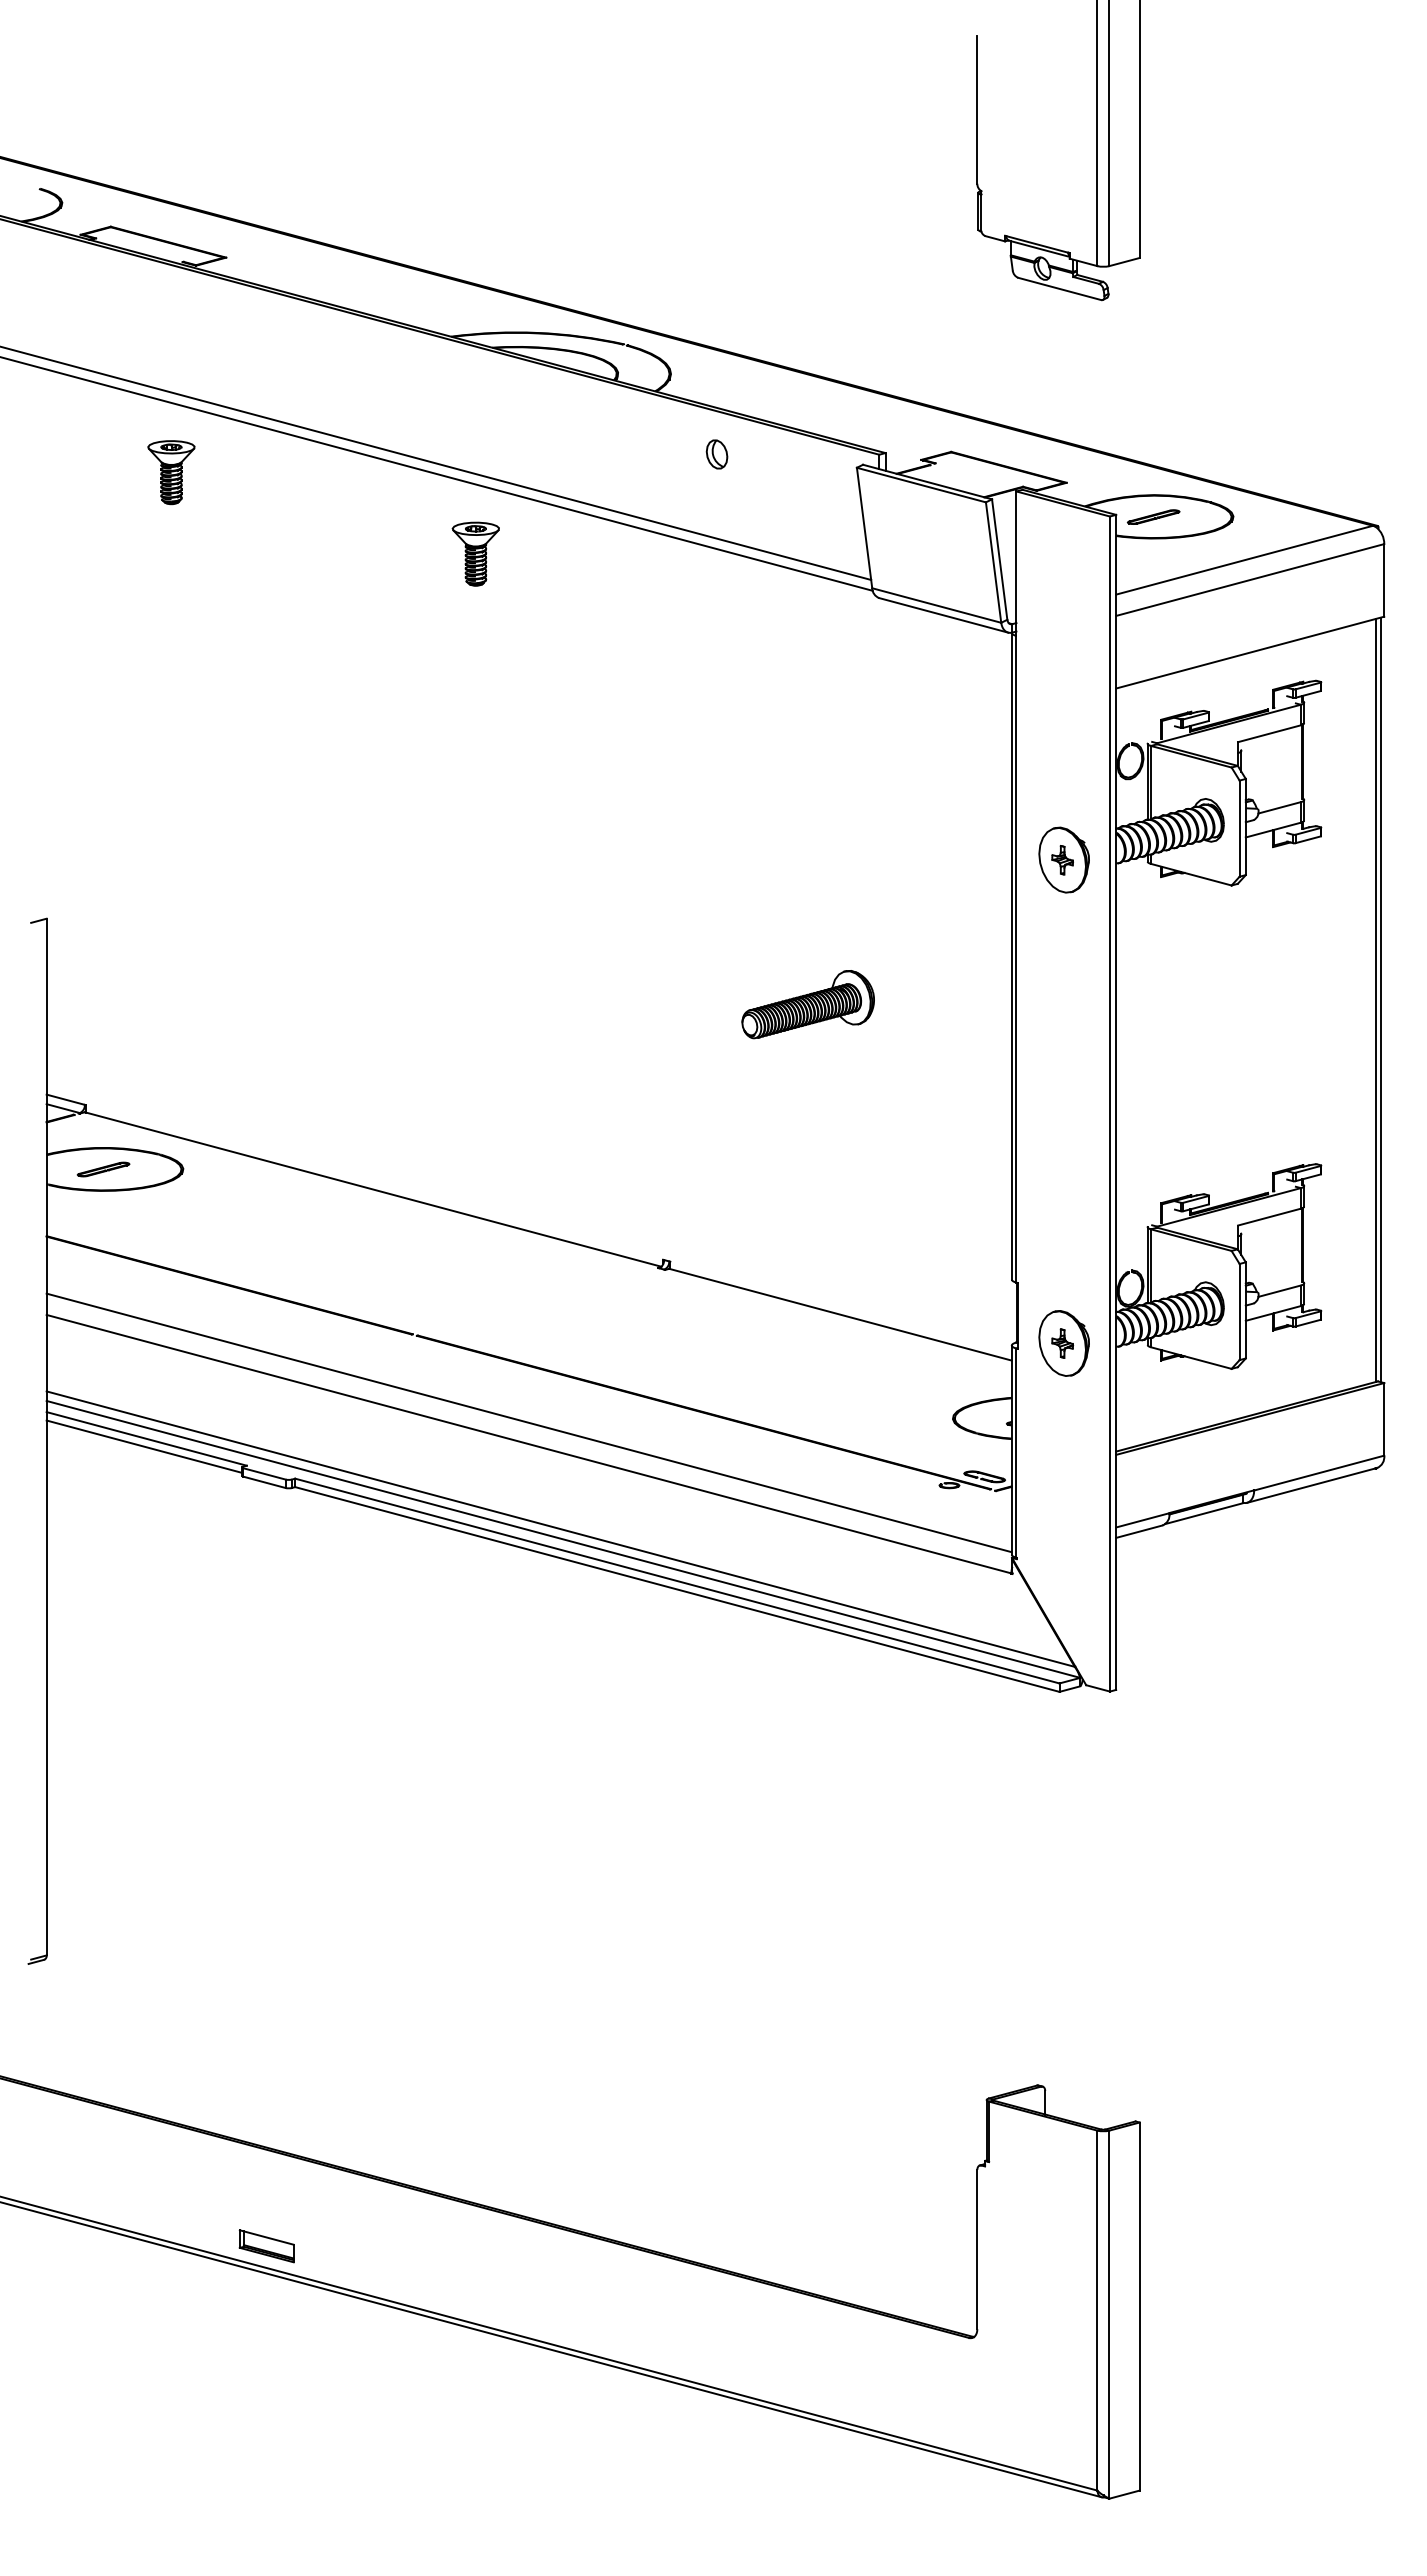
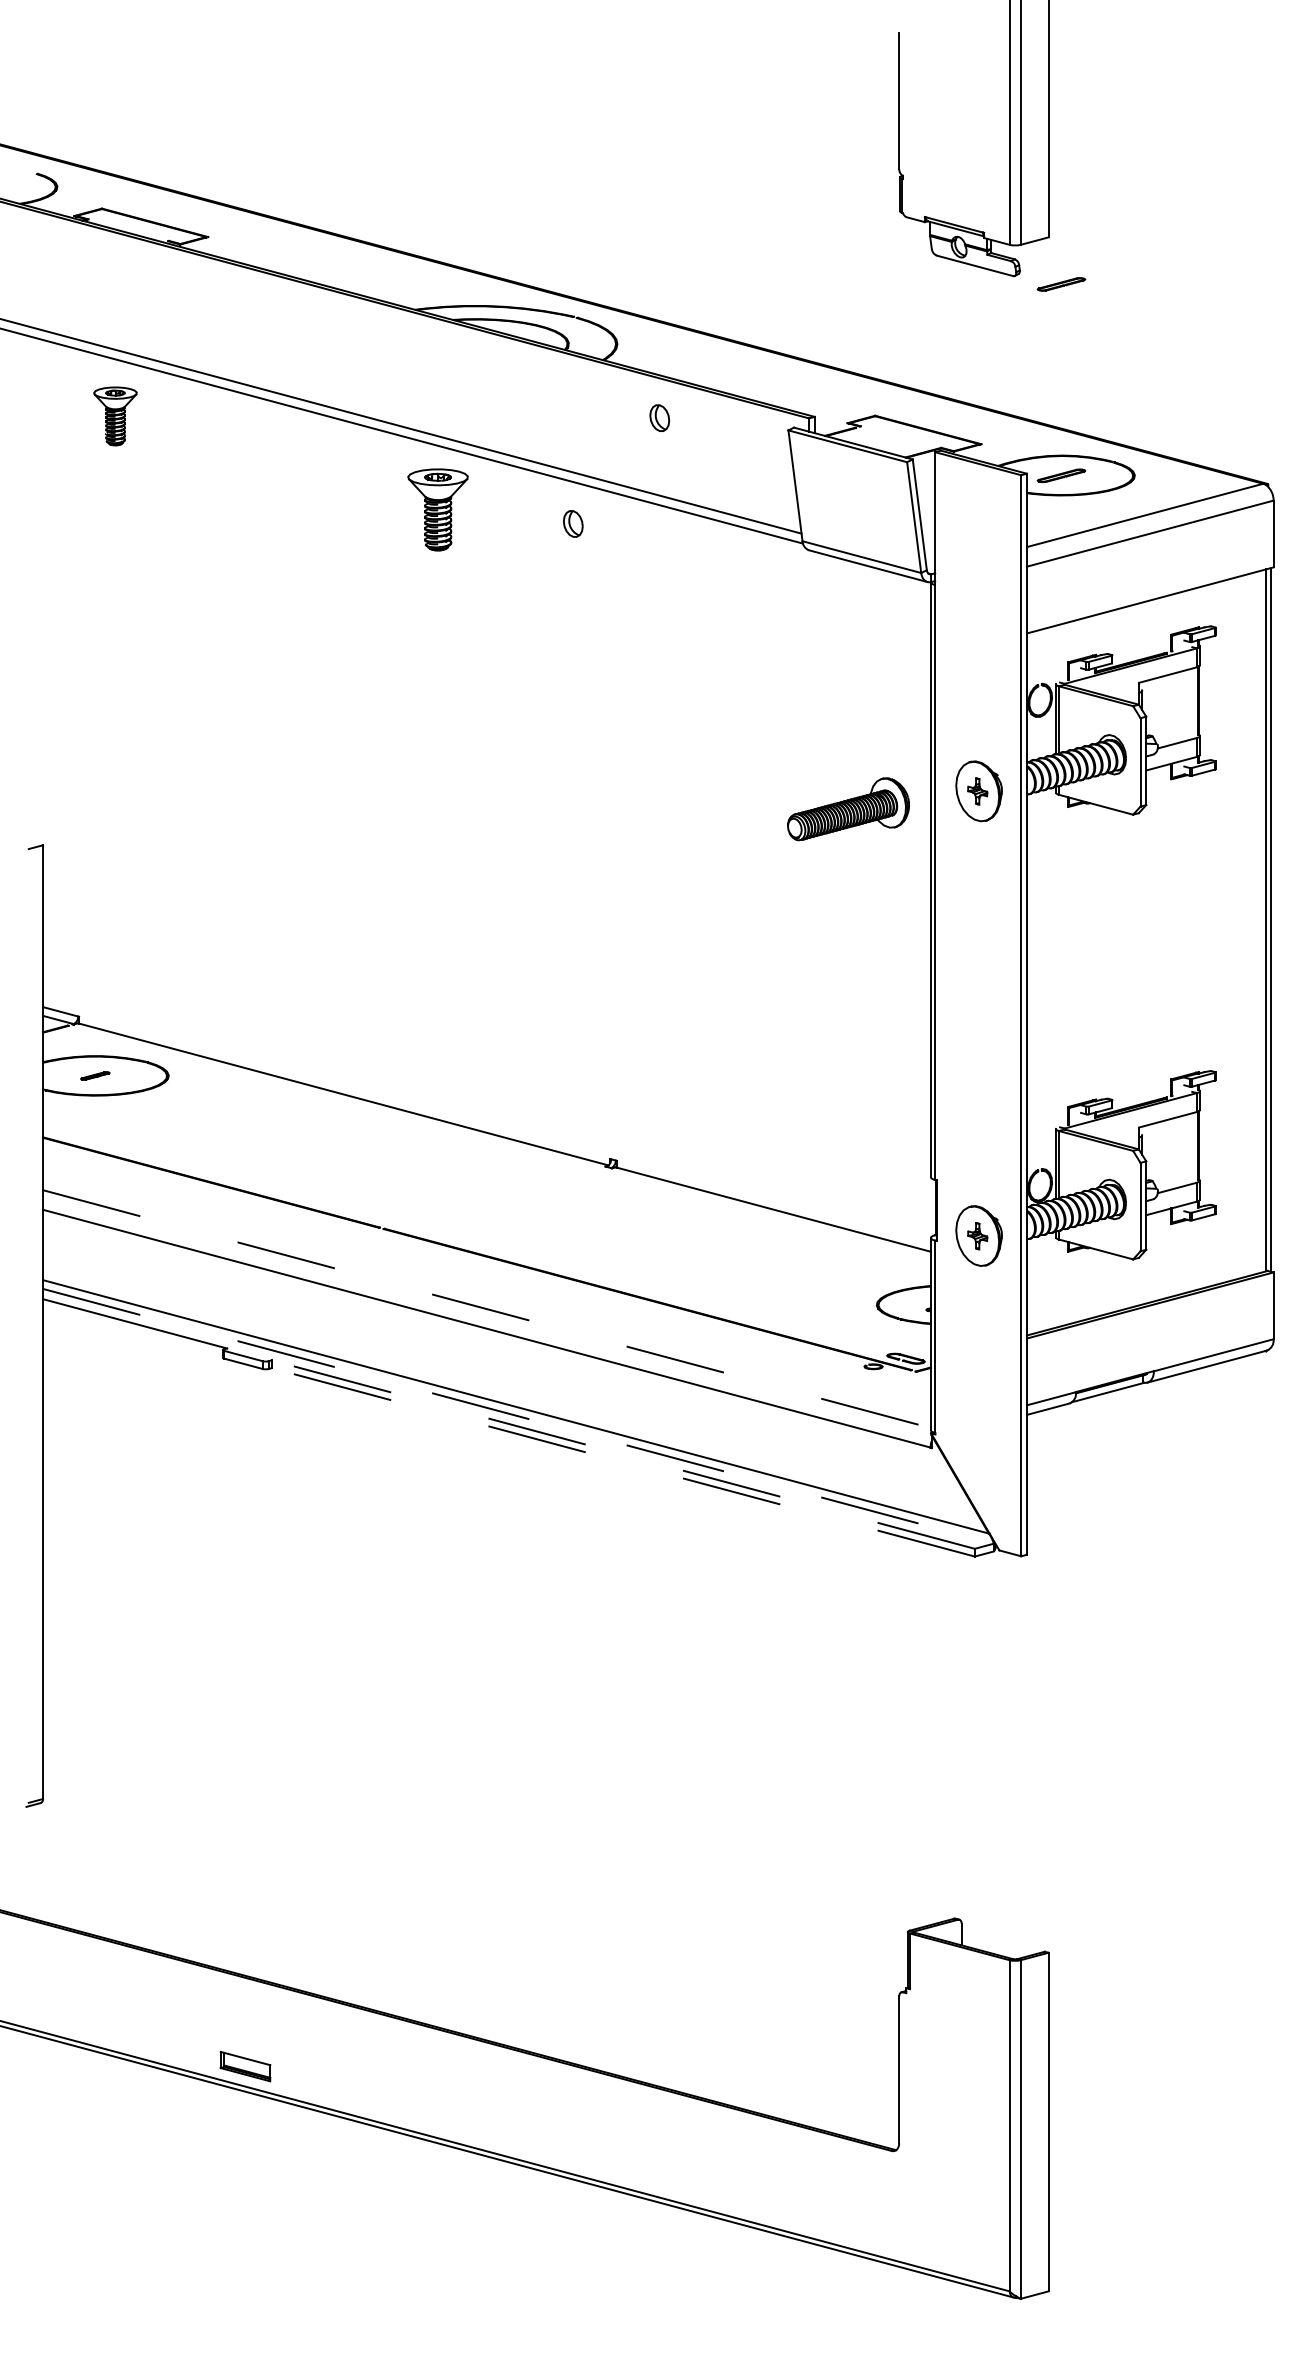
part: (1153, 308) -> (1061, 283), added
part: (171, 472) -> (115, 416), moved
part: (475, 553) -> (437, 509), size x1.4
part: (622, 569) -> (572, 523), added
part: (807, 1004) -> (847, 809), moved
part: (103, 1169) -> (95, 1075), size x0.6
line: (529, 1422) -> (487, 1308), solid -> dashed
line: (144, 1446) -> (133, 1330), removed
line: (563, 1539) -> (518, 1416), solid -> dashed
line: (677, 1581) -> (623, 1455), solid -> dashed
line: (677, 1589) -> (623, 1462), solid -> dashed

